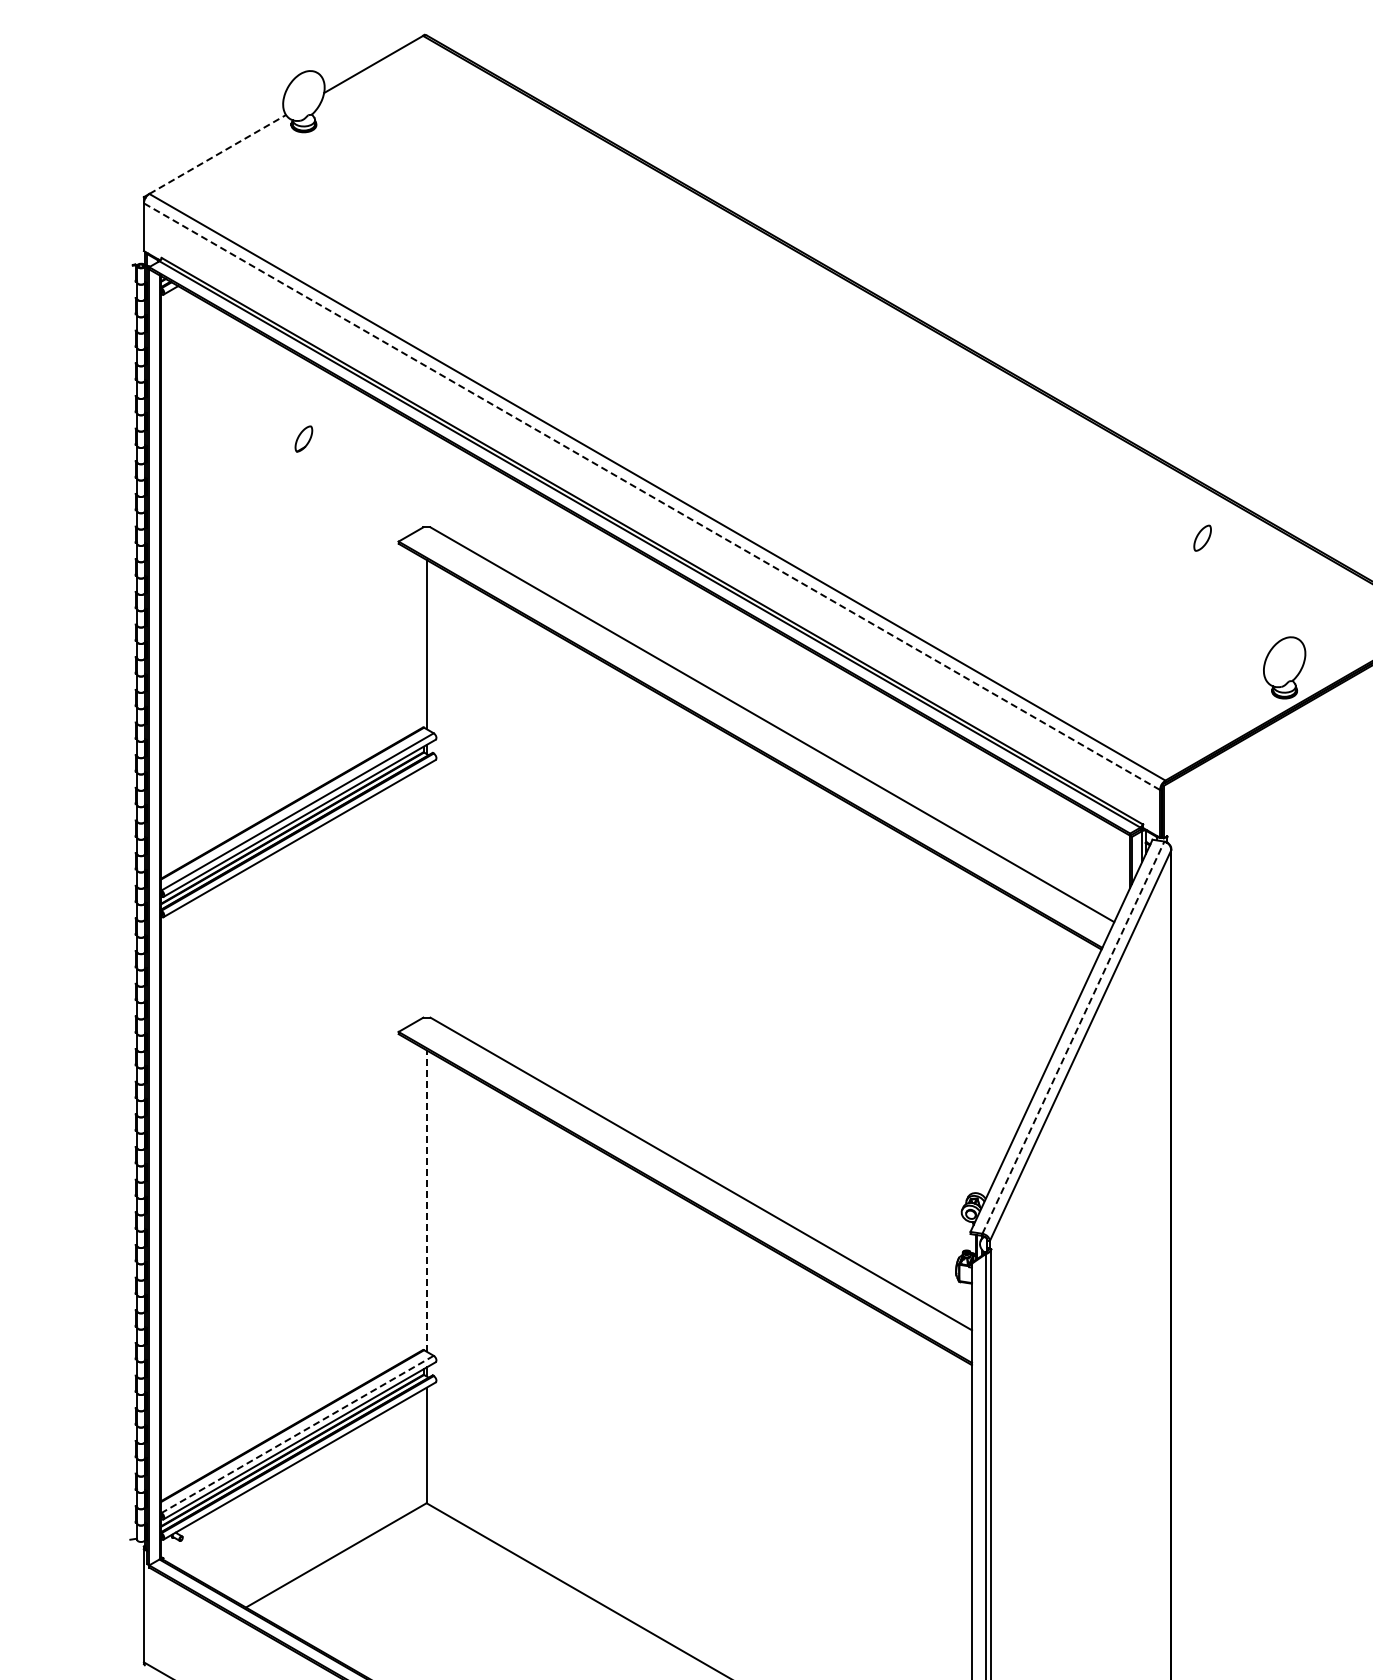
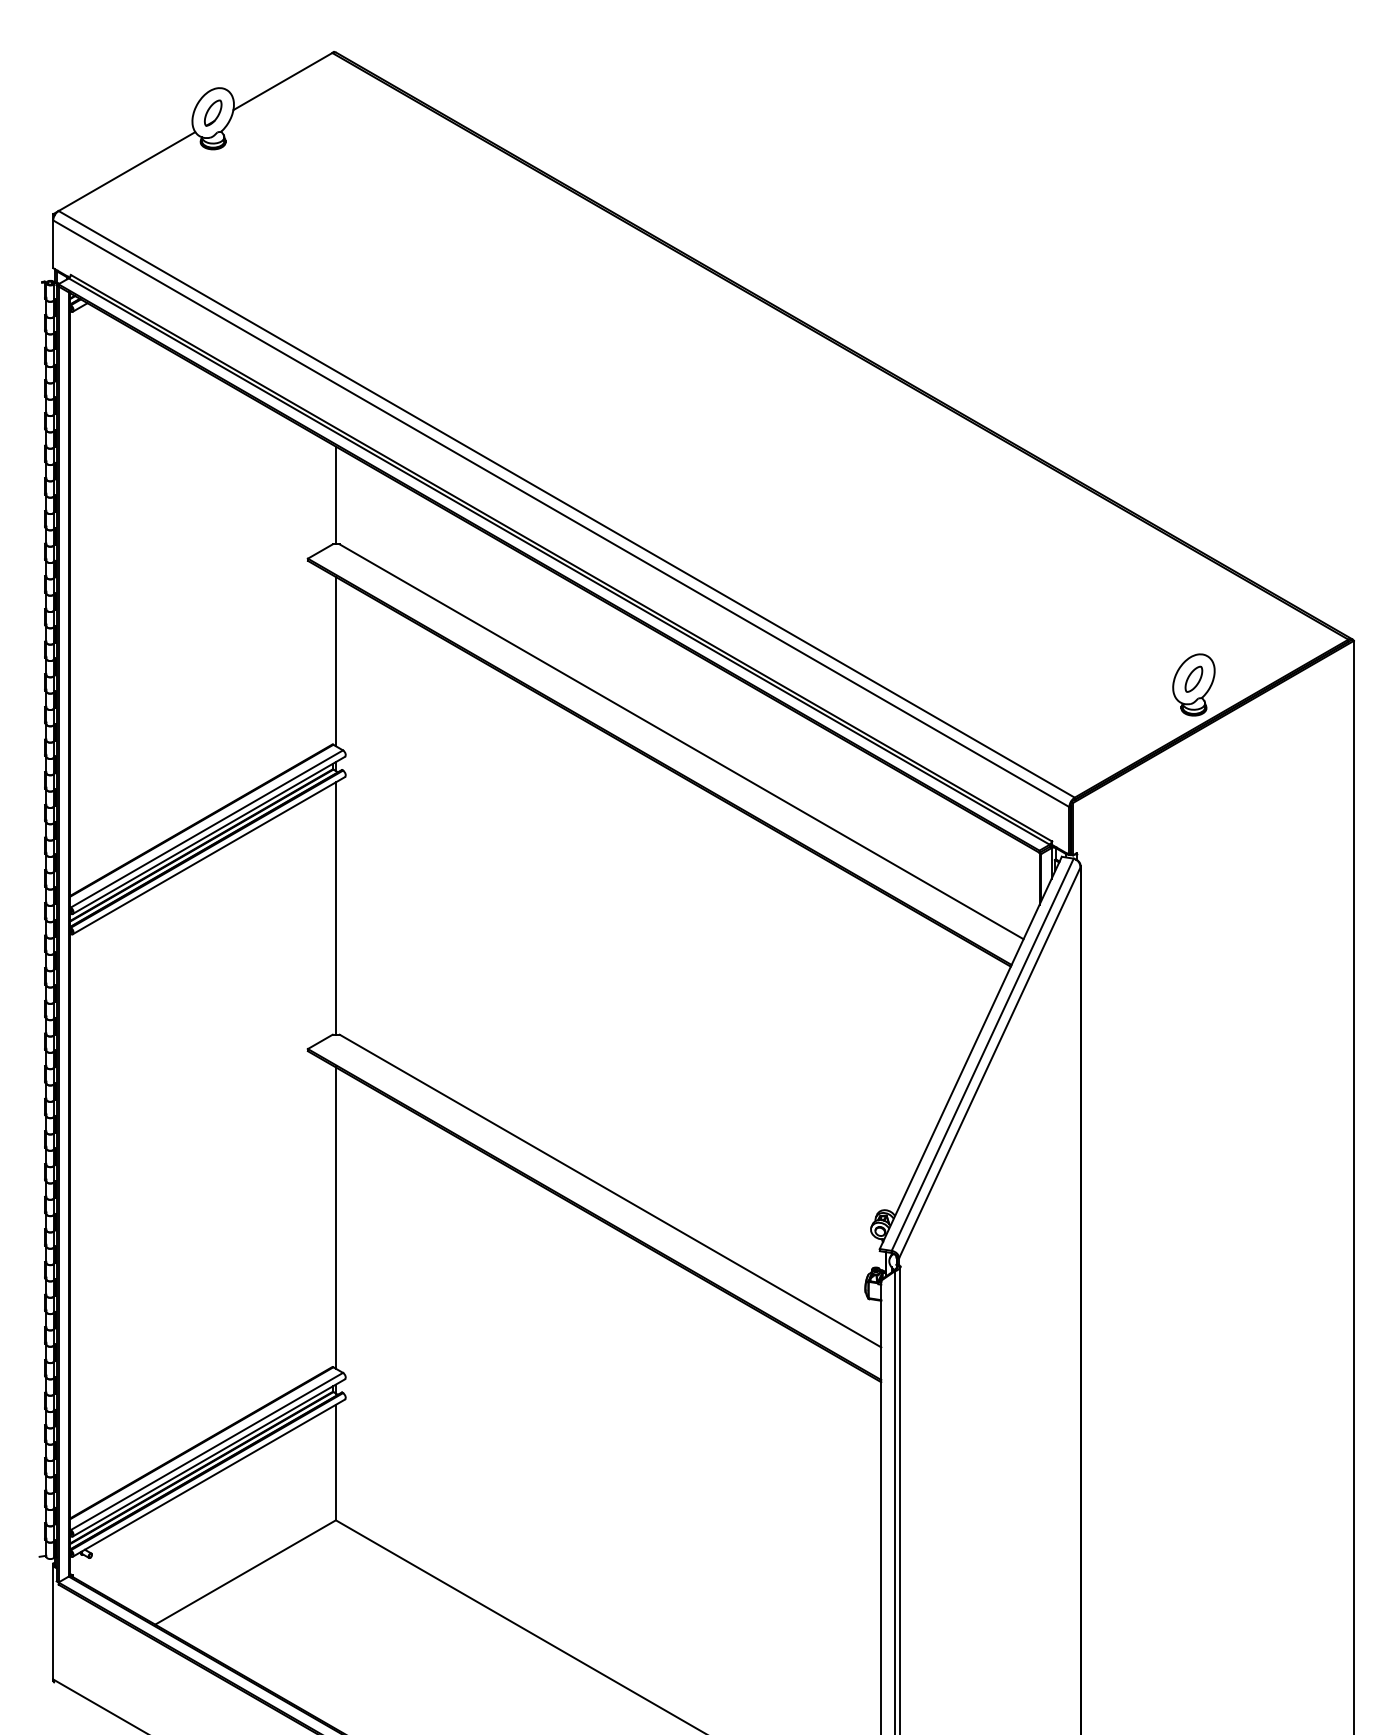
line: (218, 154) -> (127, 171), dashed -> solid
part: (304, 438) -> (213, 112), moved
line: (426, 478) -> (335, 495), added
line: (652, 496) -> (561, 513), dashed -> solid
part: (1202, 537) -> (1193, 678), moved
line: (426, 891) -> (335, 908), added
line: (1073, 1037) -> (982, 1054), dashed -> solid
line: (426, 1201) -> (335, 1218), dashed -> solid
line: (297, 1434) -> (206, 1451), dashed -> solid

